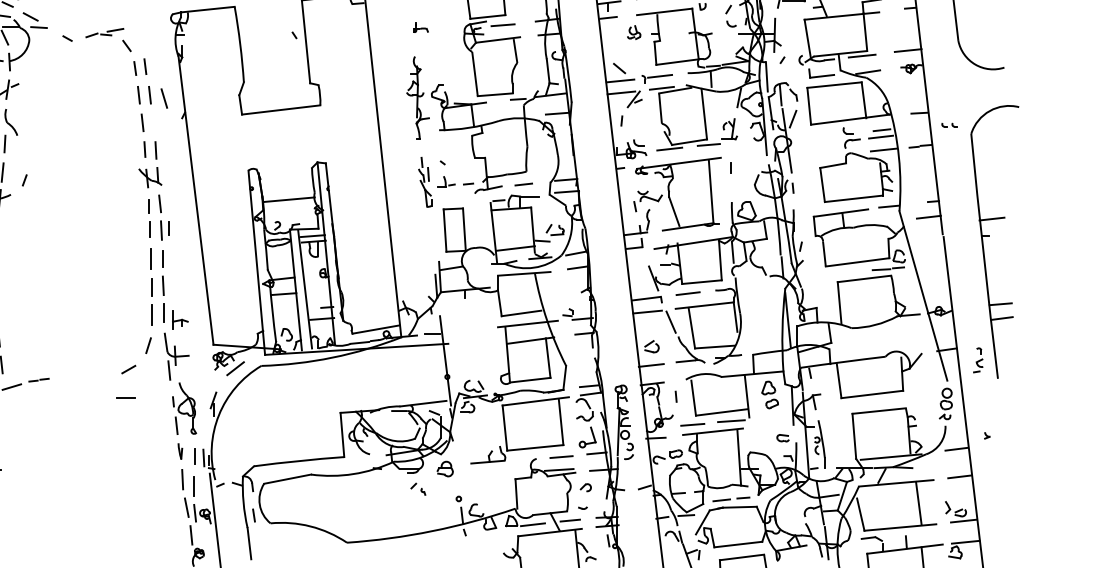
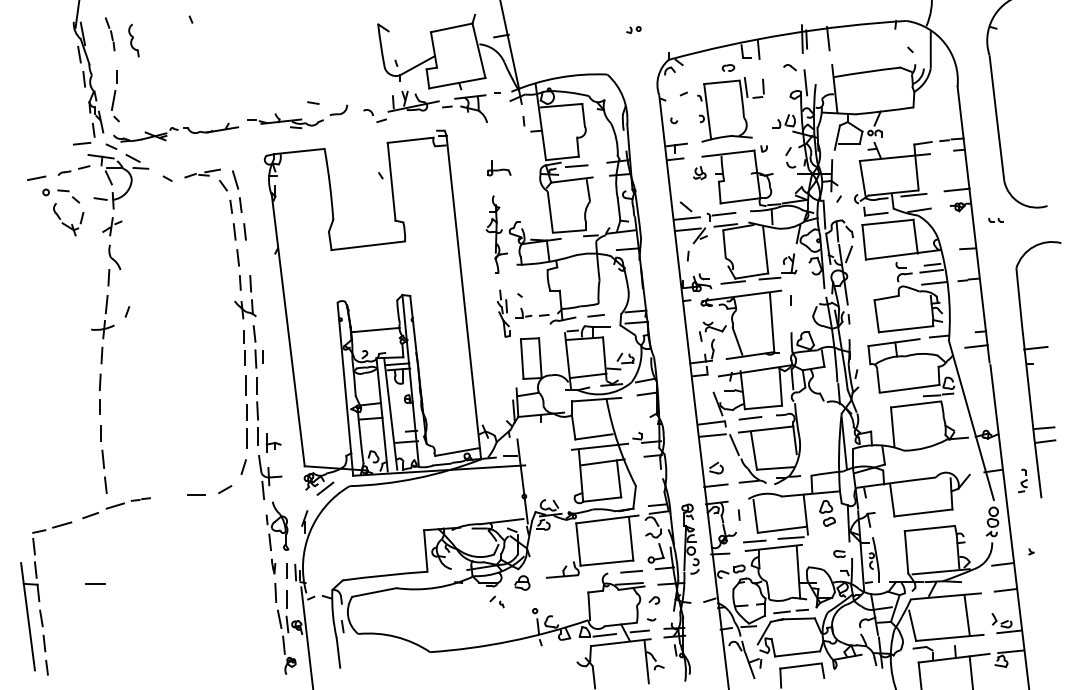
part: (420, 27) -> (499, 168), size x1.67
line: (164, 97) -> (235, 179), moved
part: (949, 124) -> (995, 219), moved
line: (125, 397) -> (196, 494), moved

